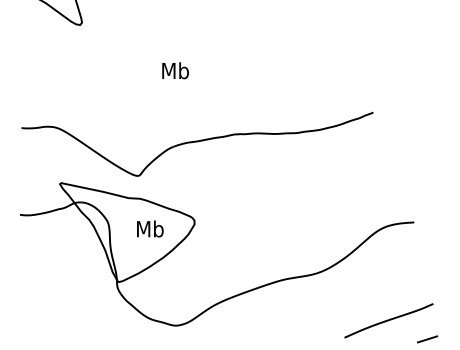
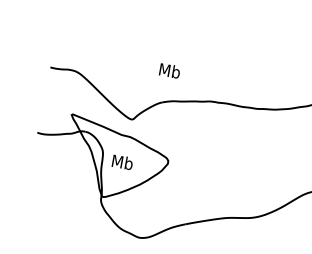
text: (175, 70) -> (169, 70), moved
text: (150, 228) -> (122, 162), moved

